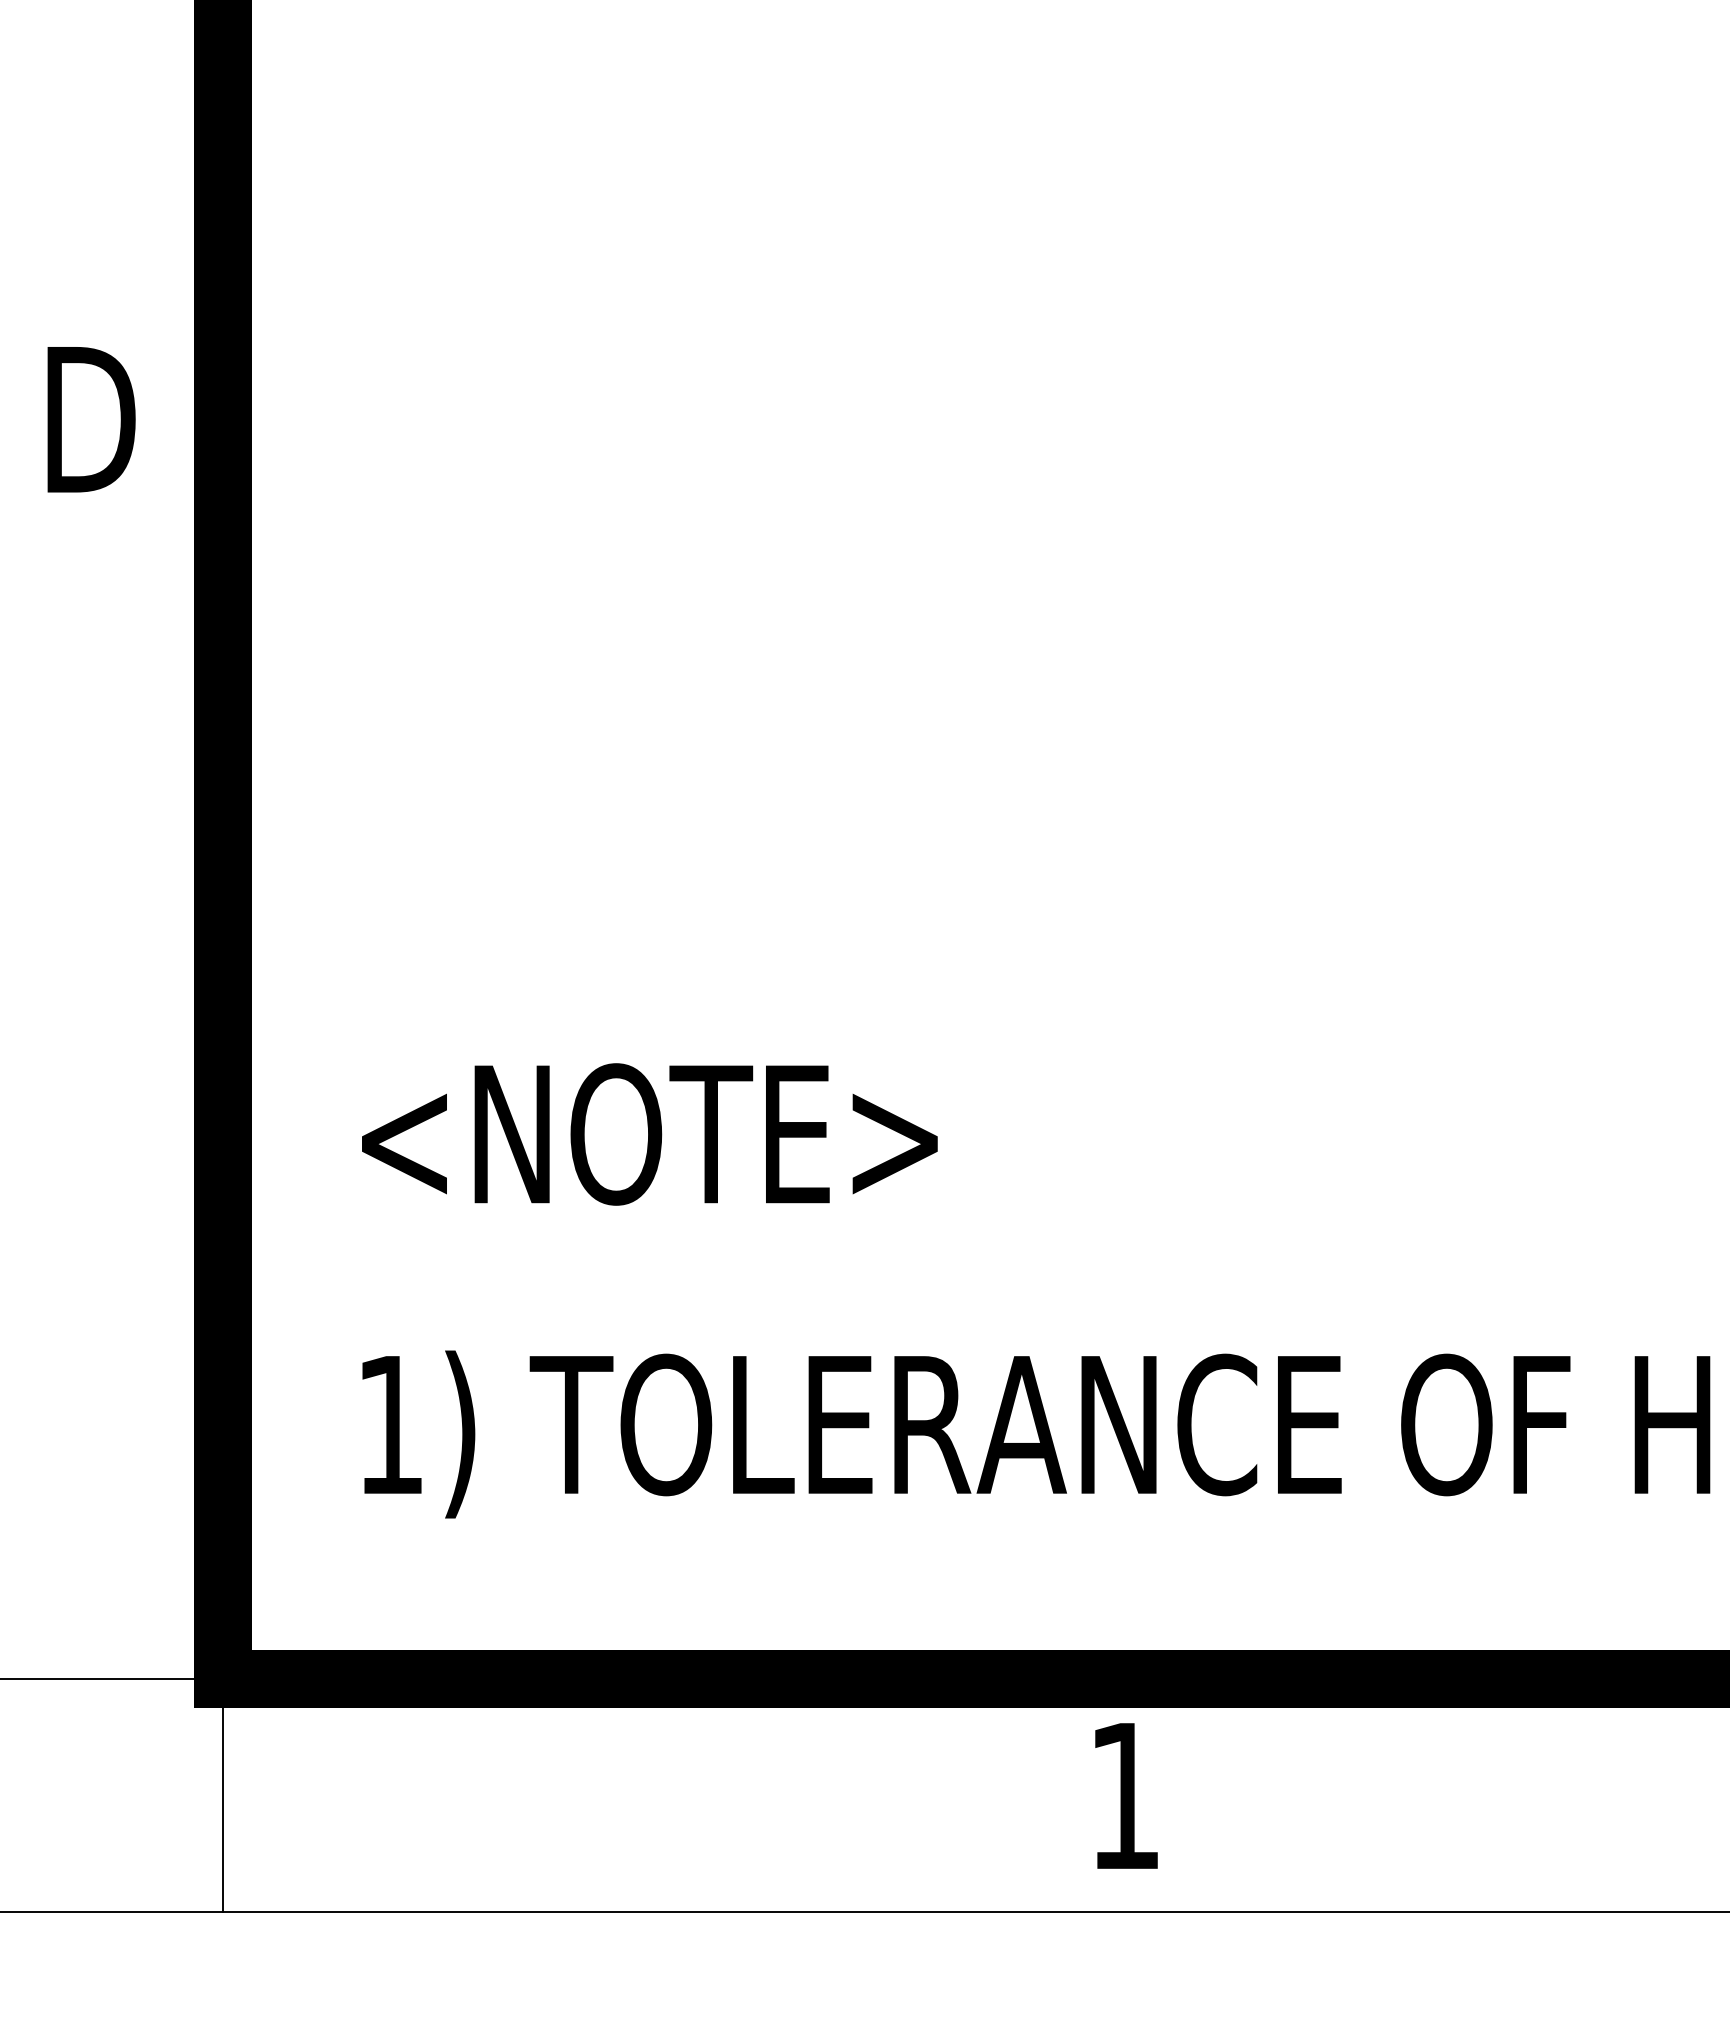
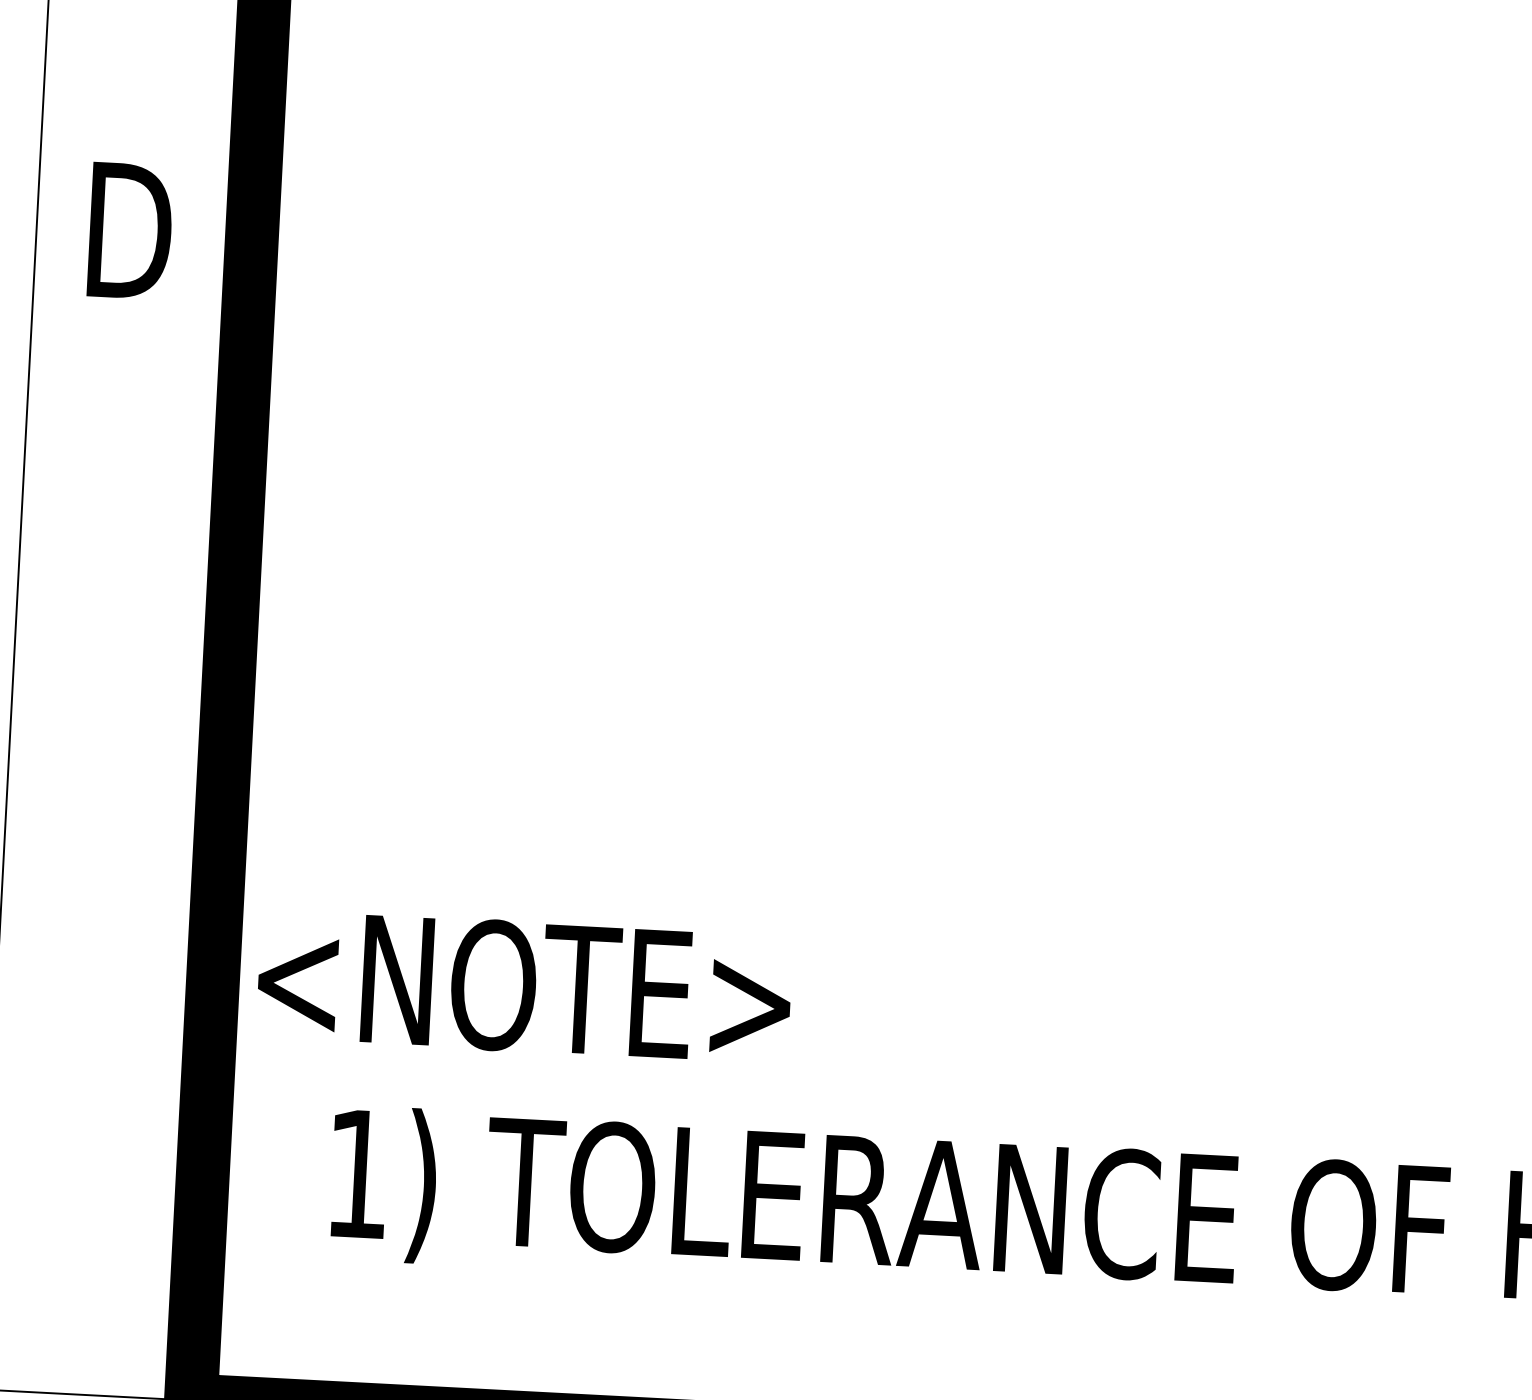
text: (649, 1134) -> (524, 986), moved

